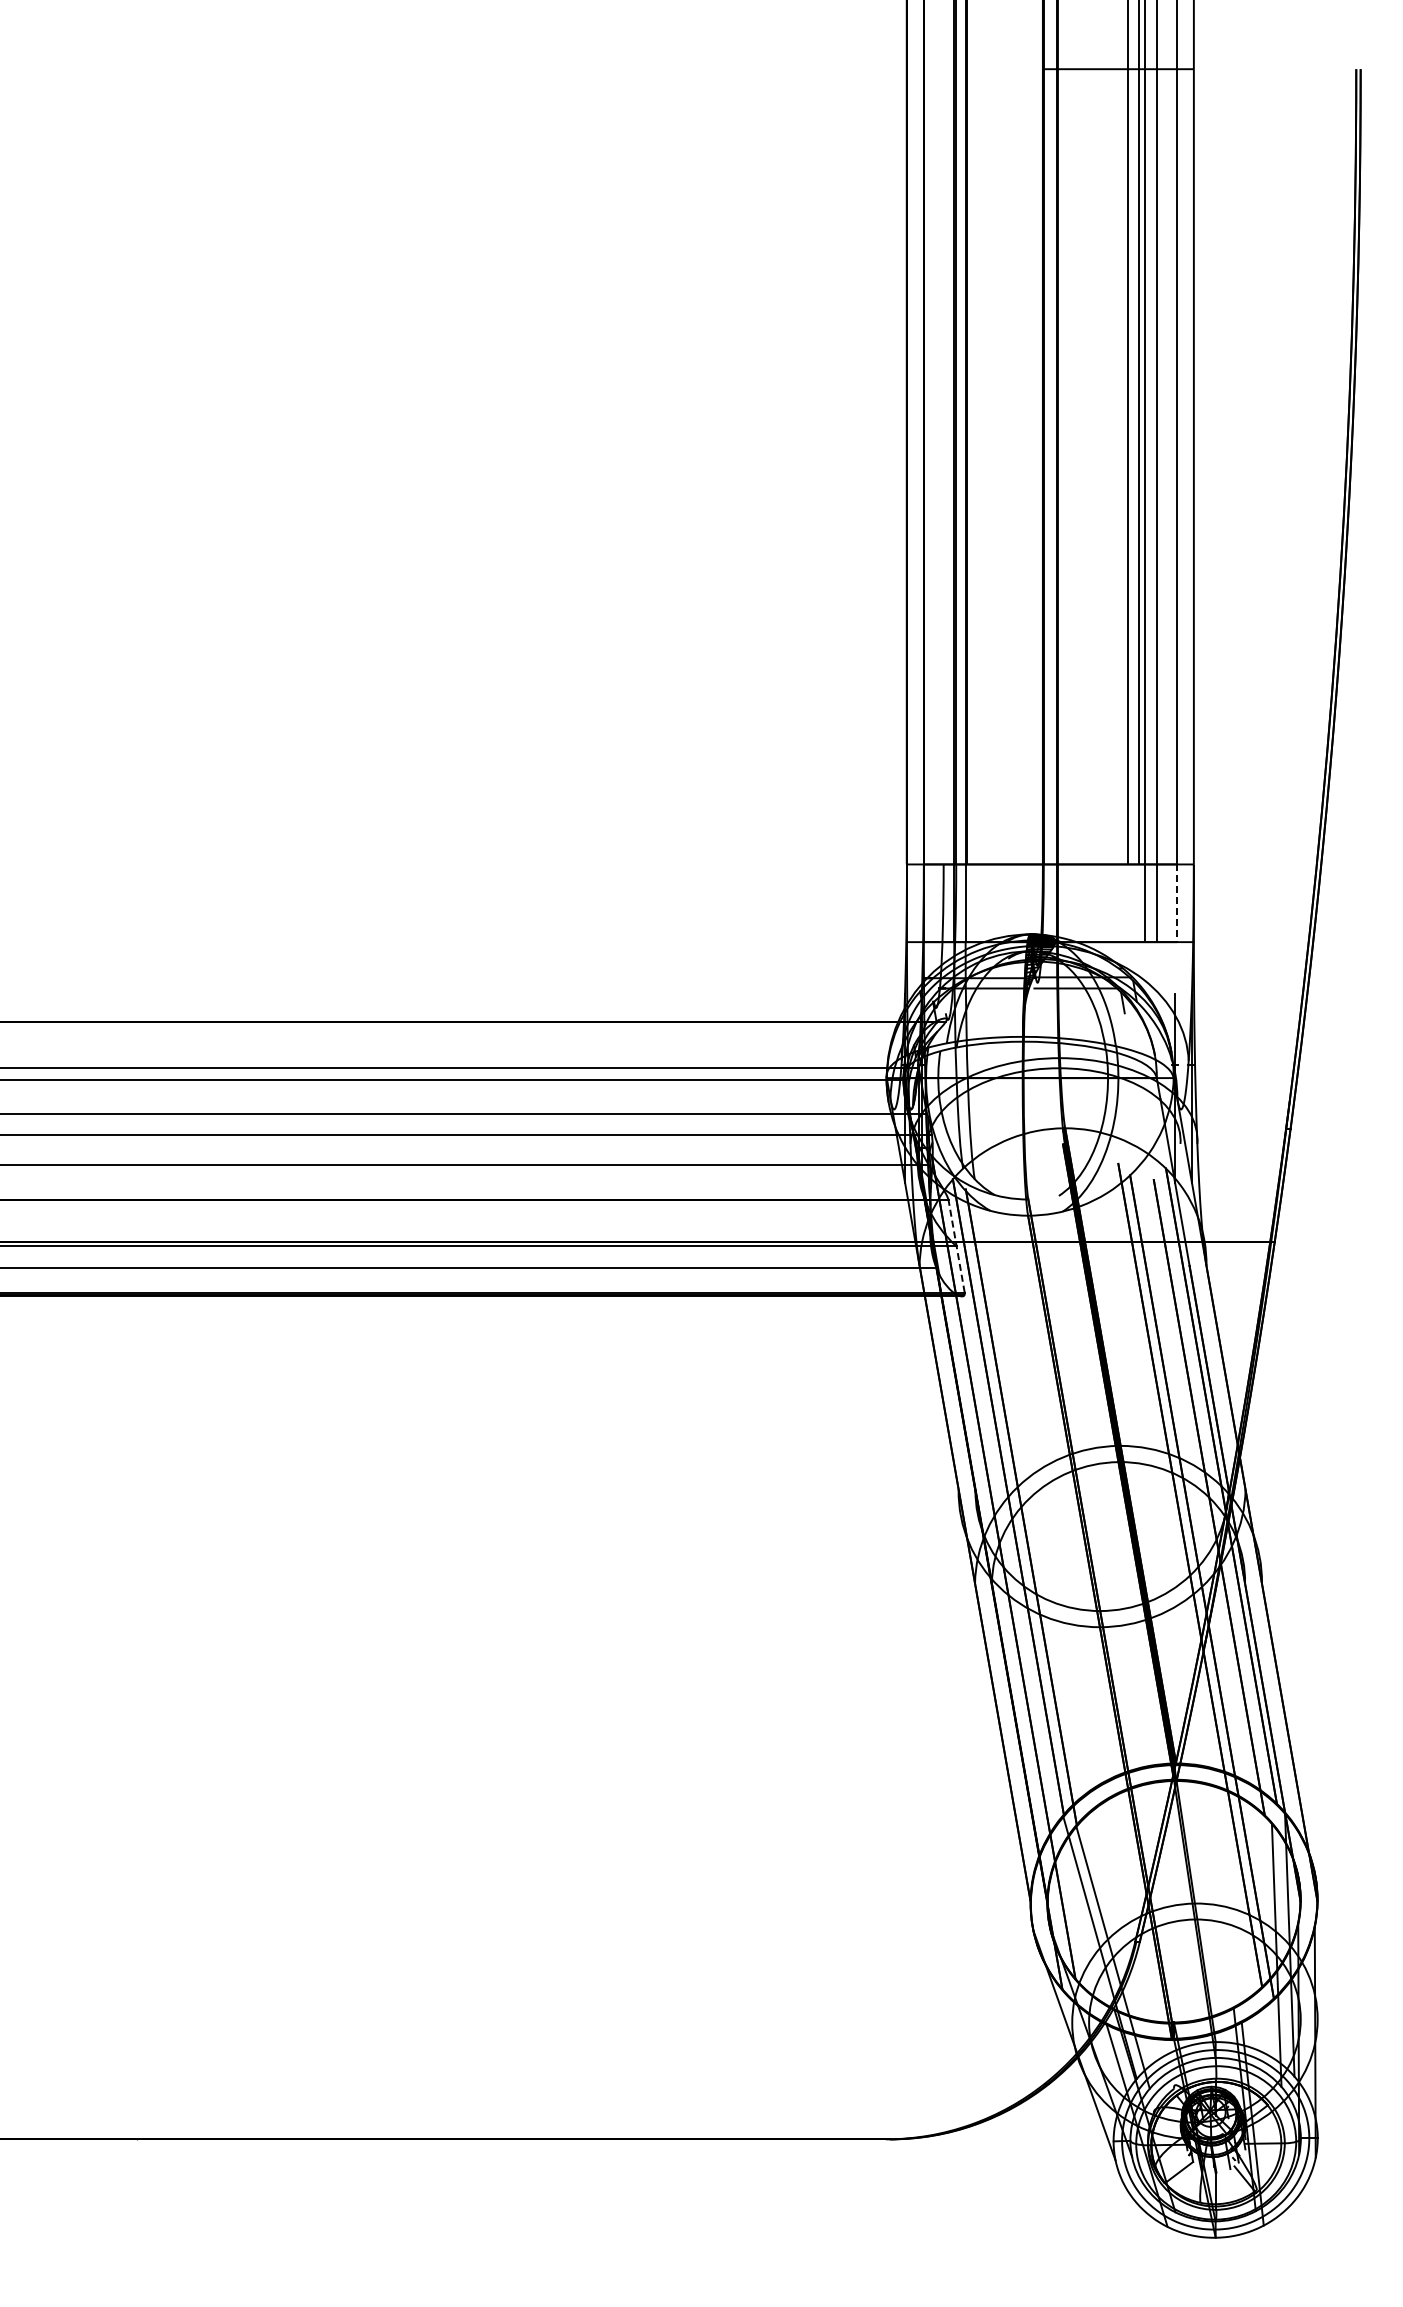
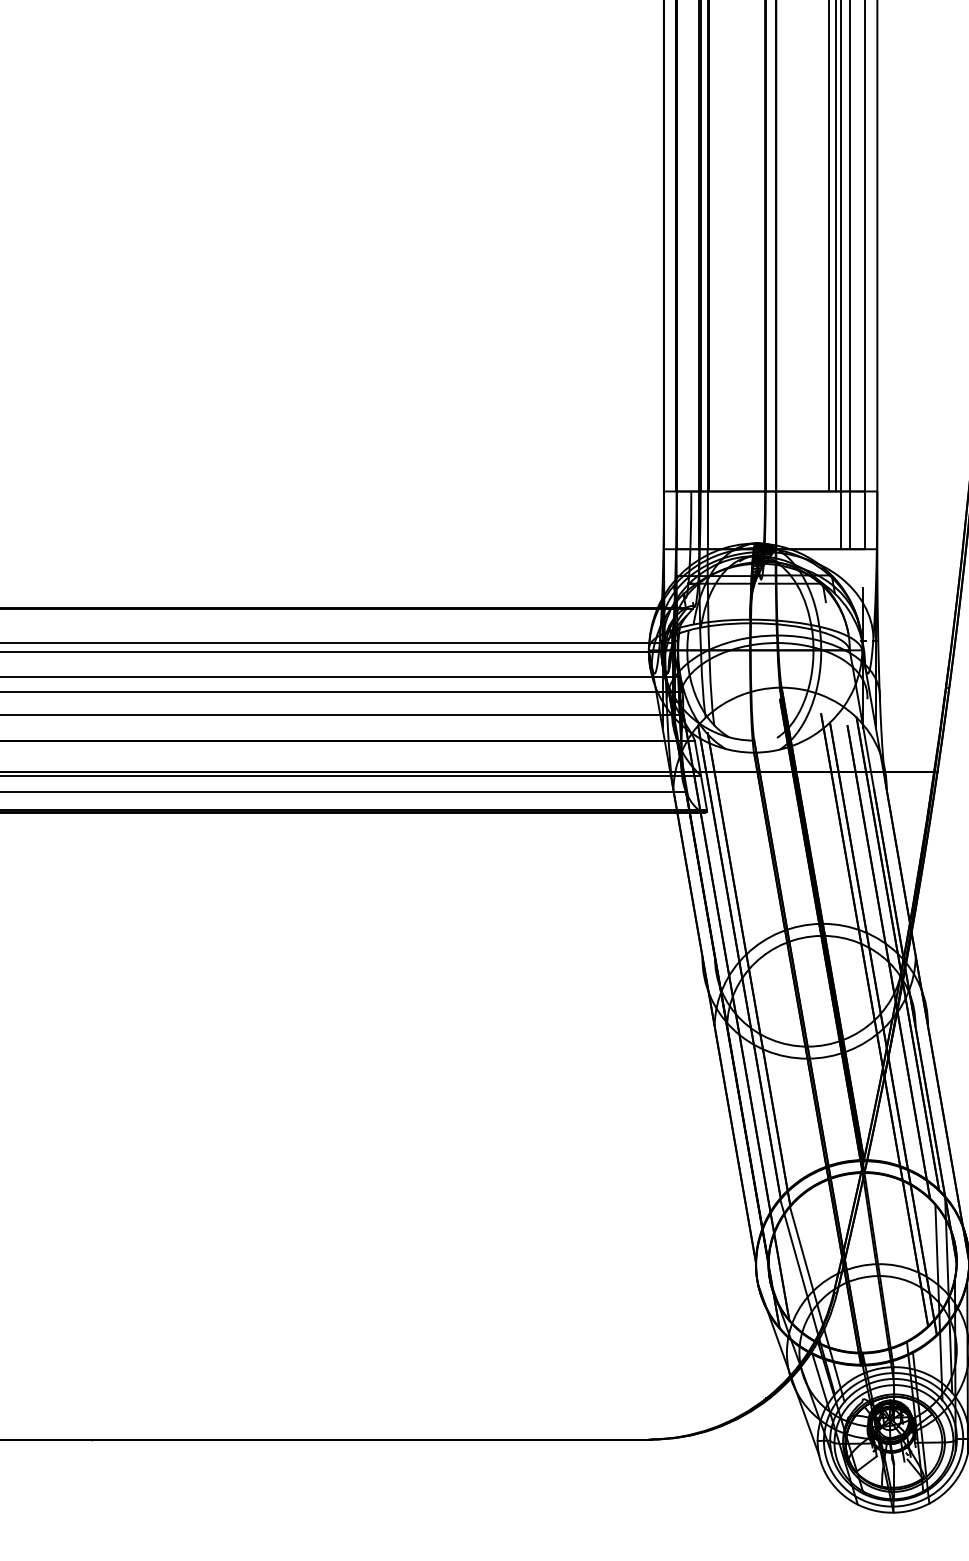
line: (1176, 903) -> (864, 520), dashed -> solid
line: (956, 1246) -> (700, 775), dashed -> solid

